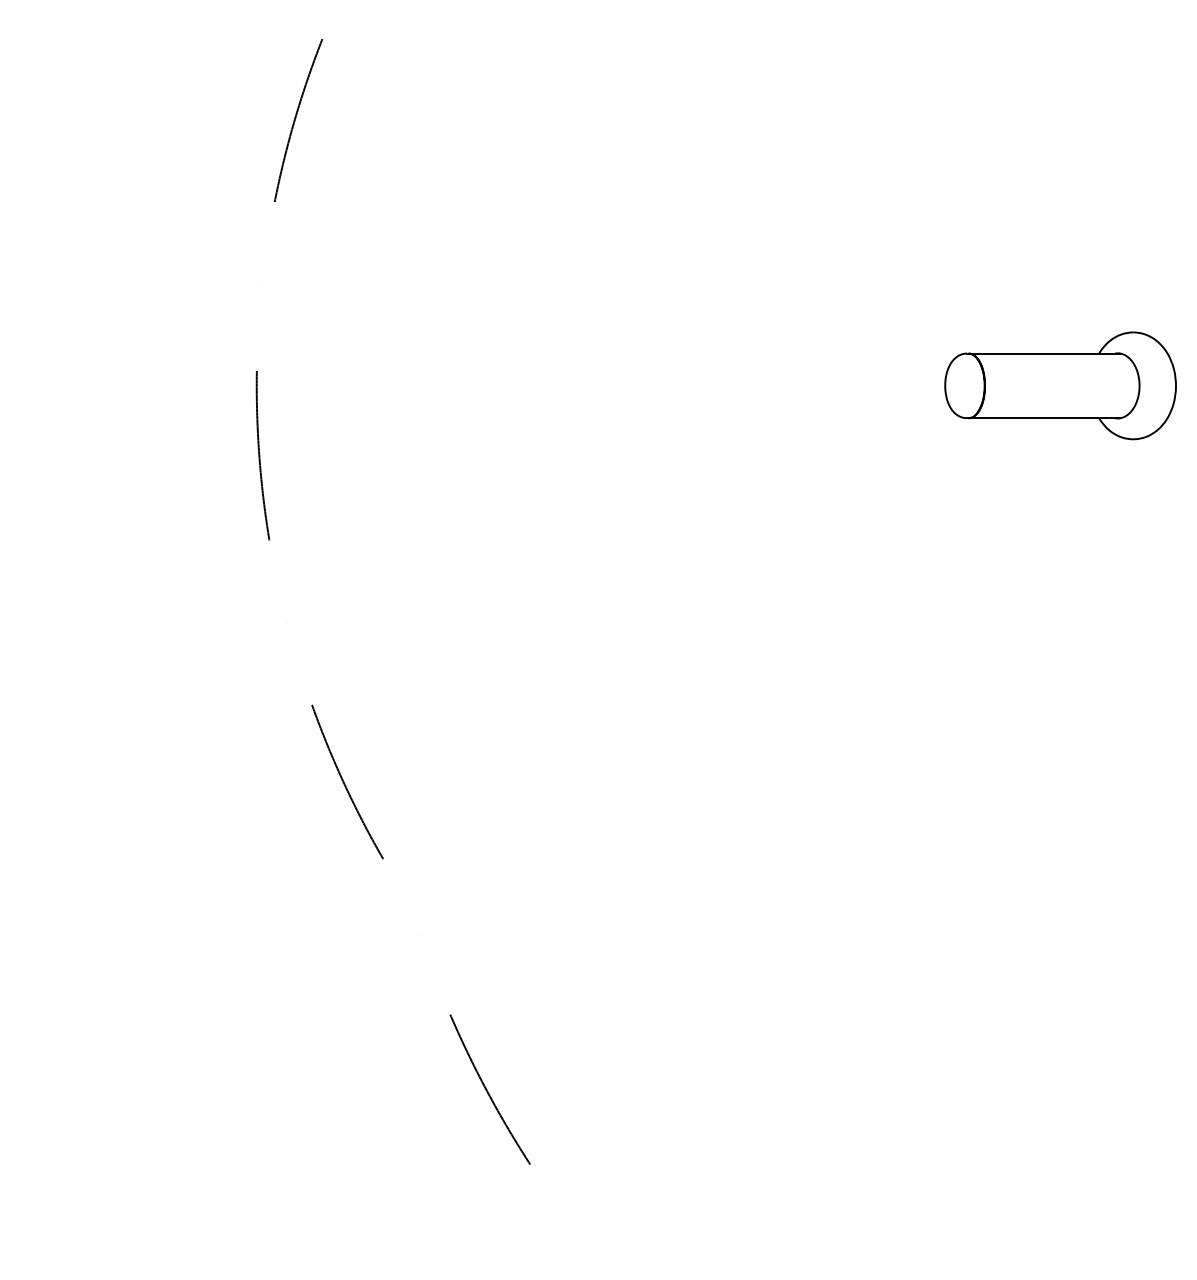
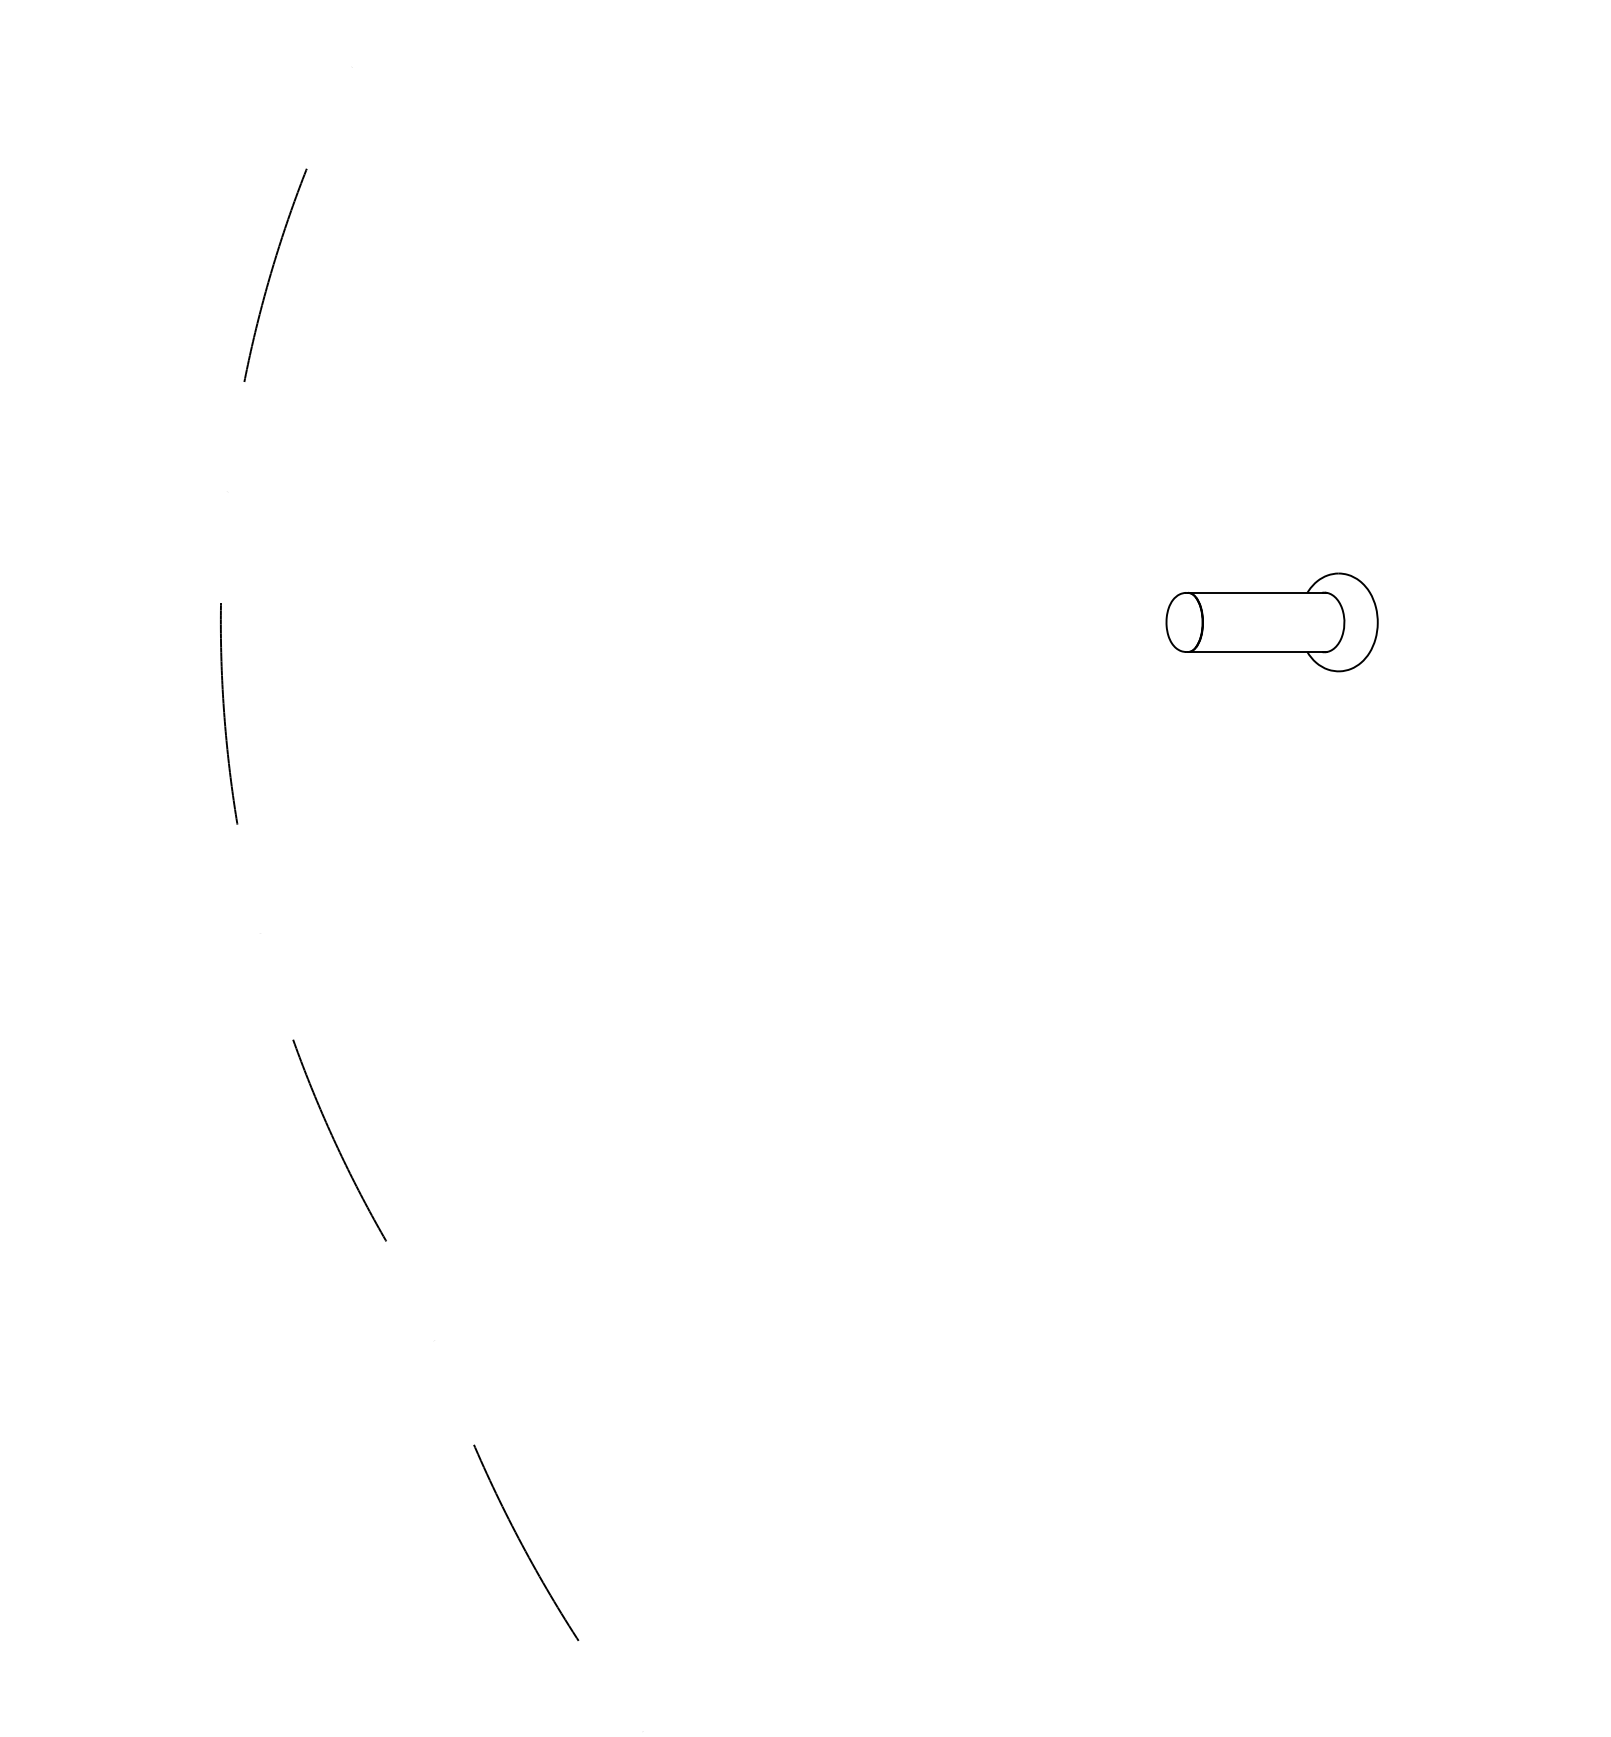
part: (1060, 385) -> (1271, 622), size x0.7

